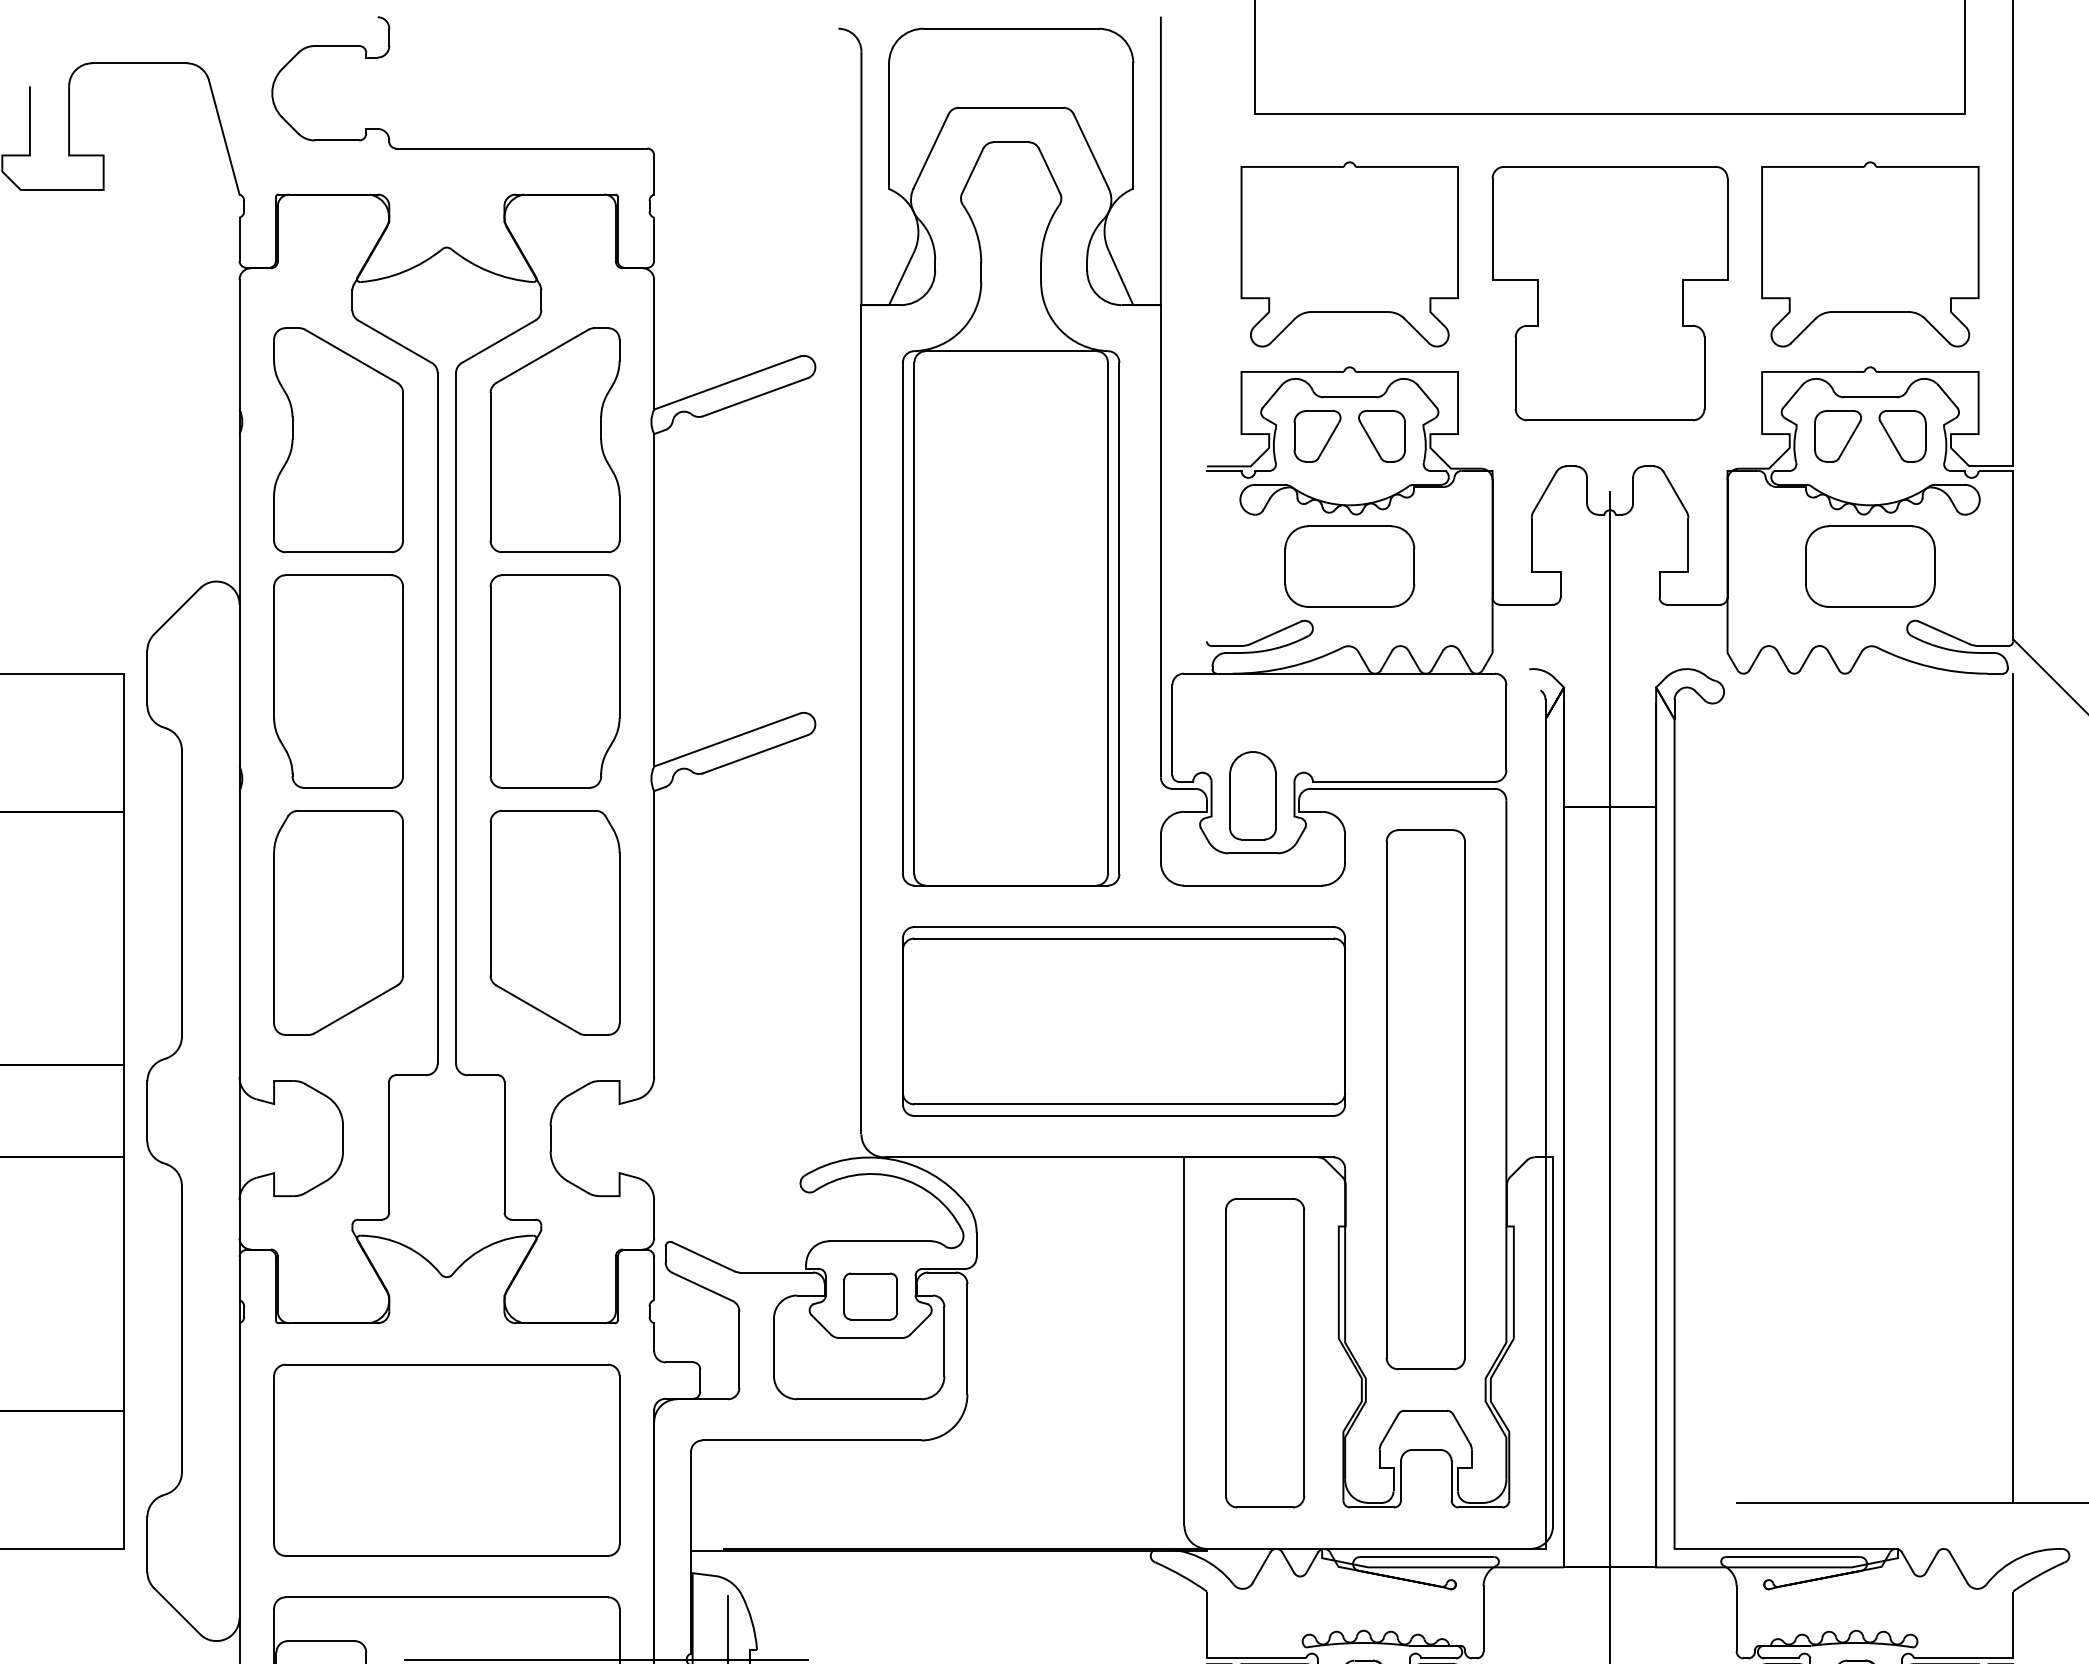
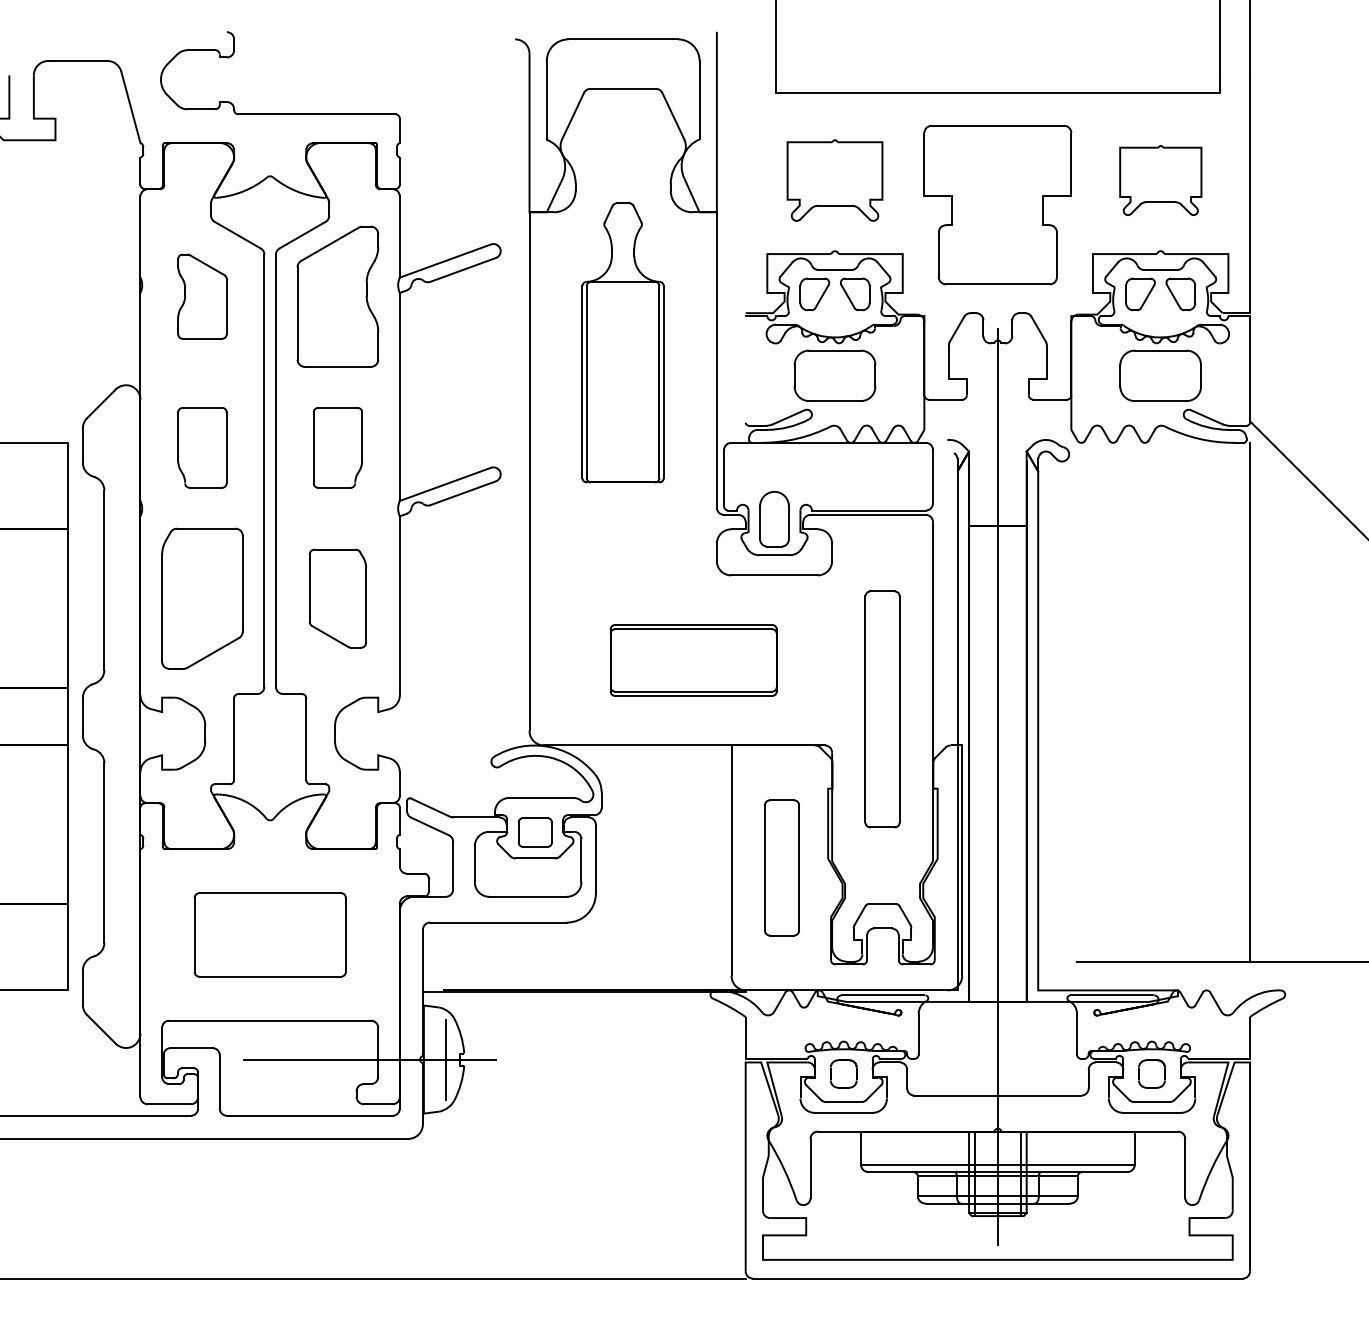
part: (1348, 254) -> (834, 180), size x0.7
part: (1870, 254) -> (1160, 180), size x0.6
part: (338, 439) -> (202, 296), size x0.6
part: (1010, 513) -> (622, 342), size x0.6
part: (338, 681) -> (202, 447), size x0.6
part: (554, 681) -> (337, 447), size x0.6
part: (554, 922) -> (337, 598), size x0.7
part: (1123, 1021) -> (693, 660), size x0.6
part: (1425, 1099) -> (882, 709), size x0.7
part: (1264, 1352) -> (781, 867), size x0.7
part: (447, 1459) -> (270, 934), size x0.7

